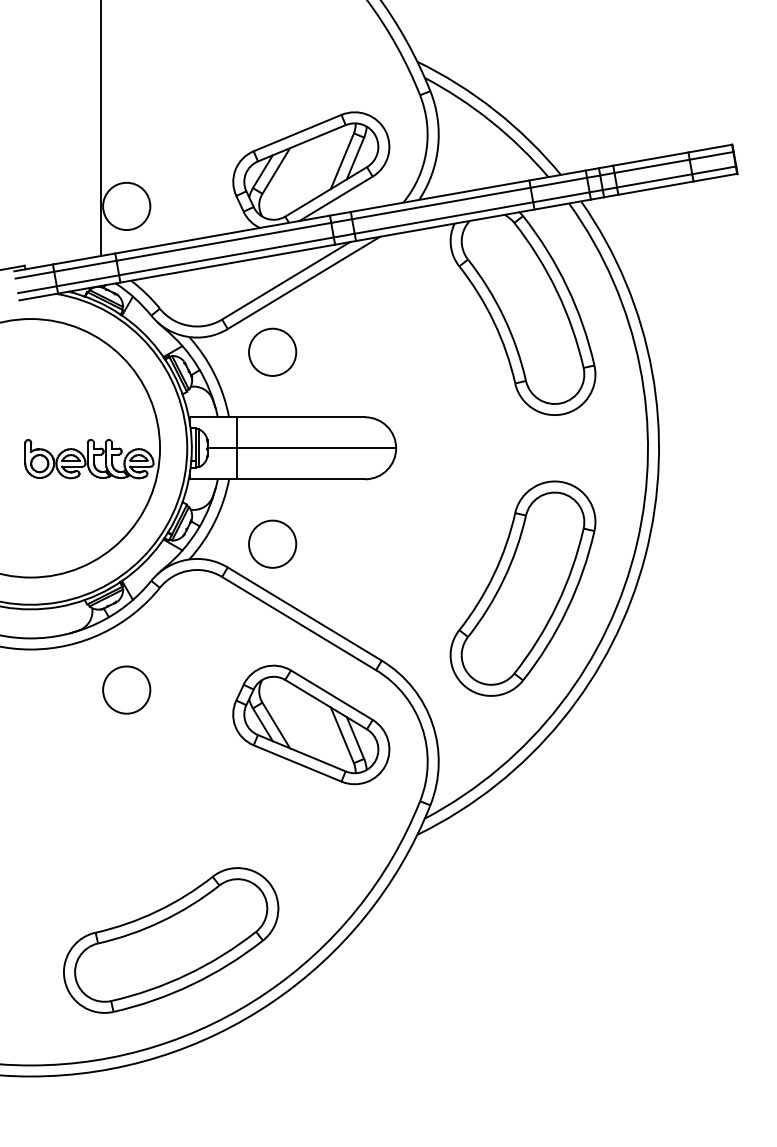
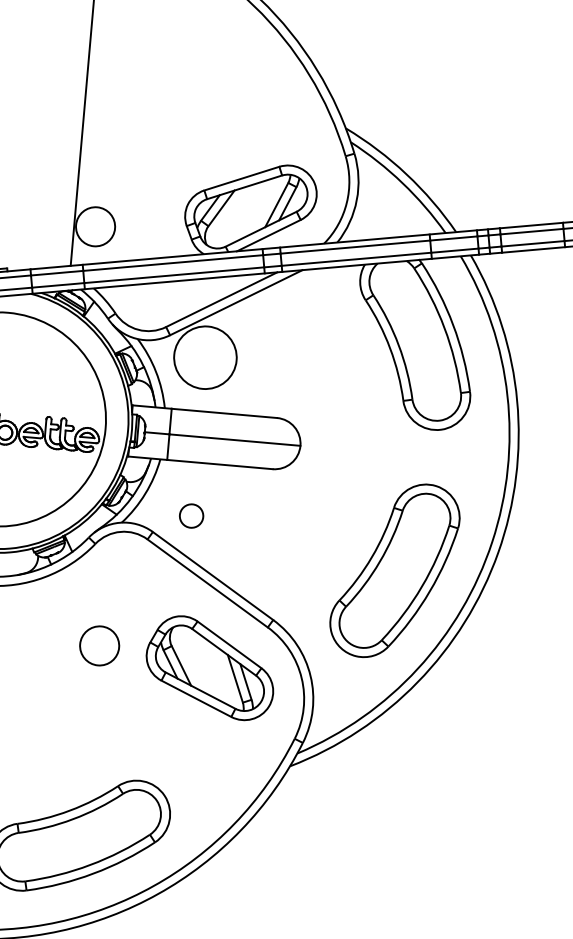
circle: (272, 351) -> (205, 357), size x1.6
circle: (272, 543) -> (191, 515), size x0.6
circle: (126, 689) -> (99, 645), moved

